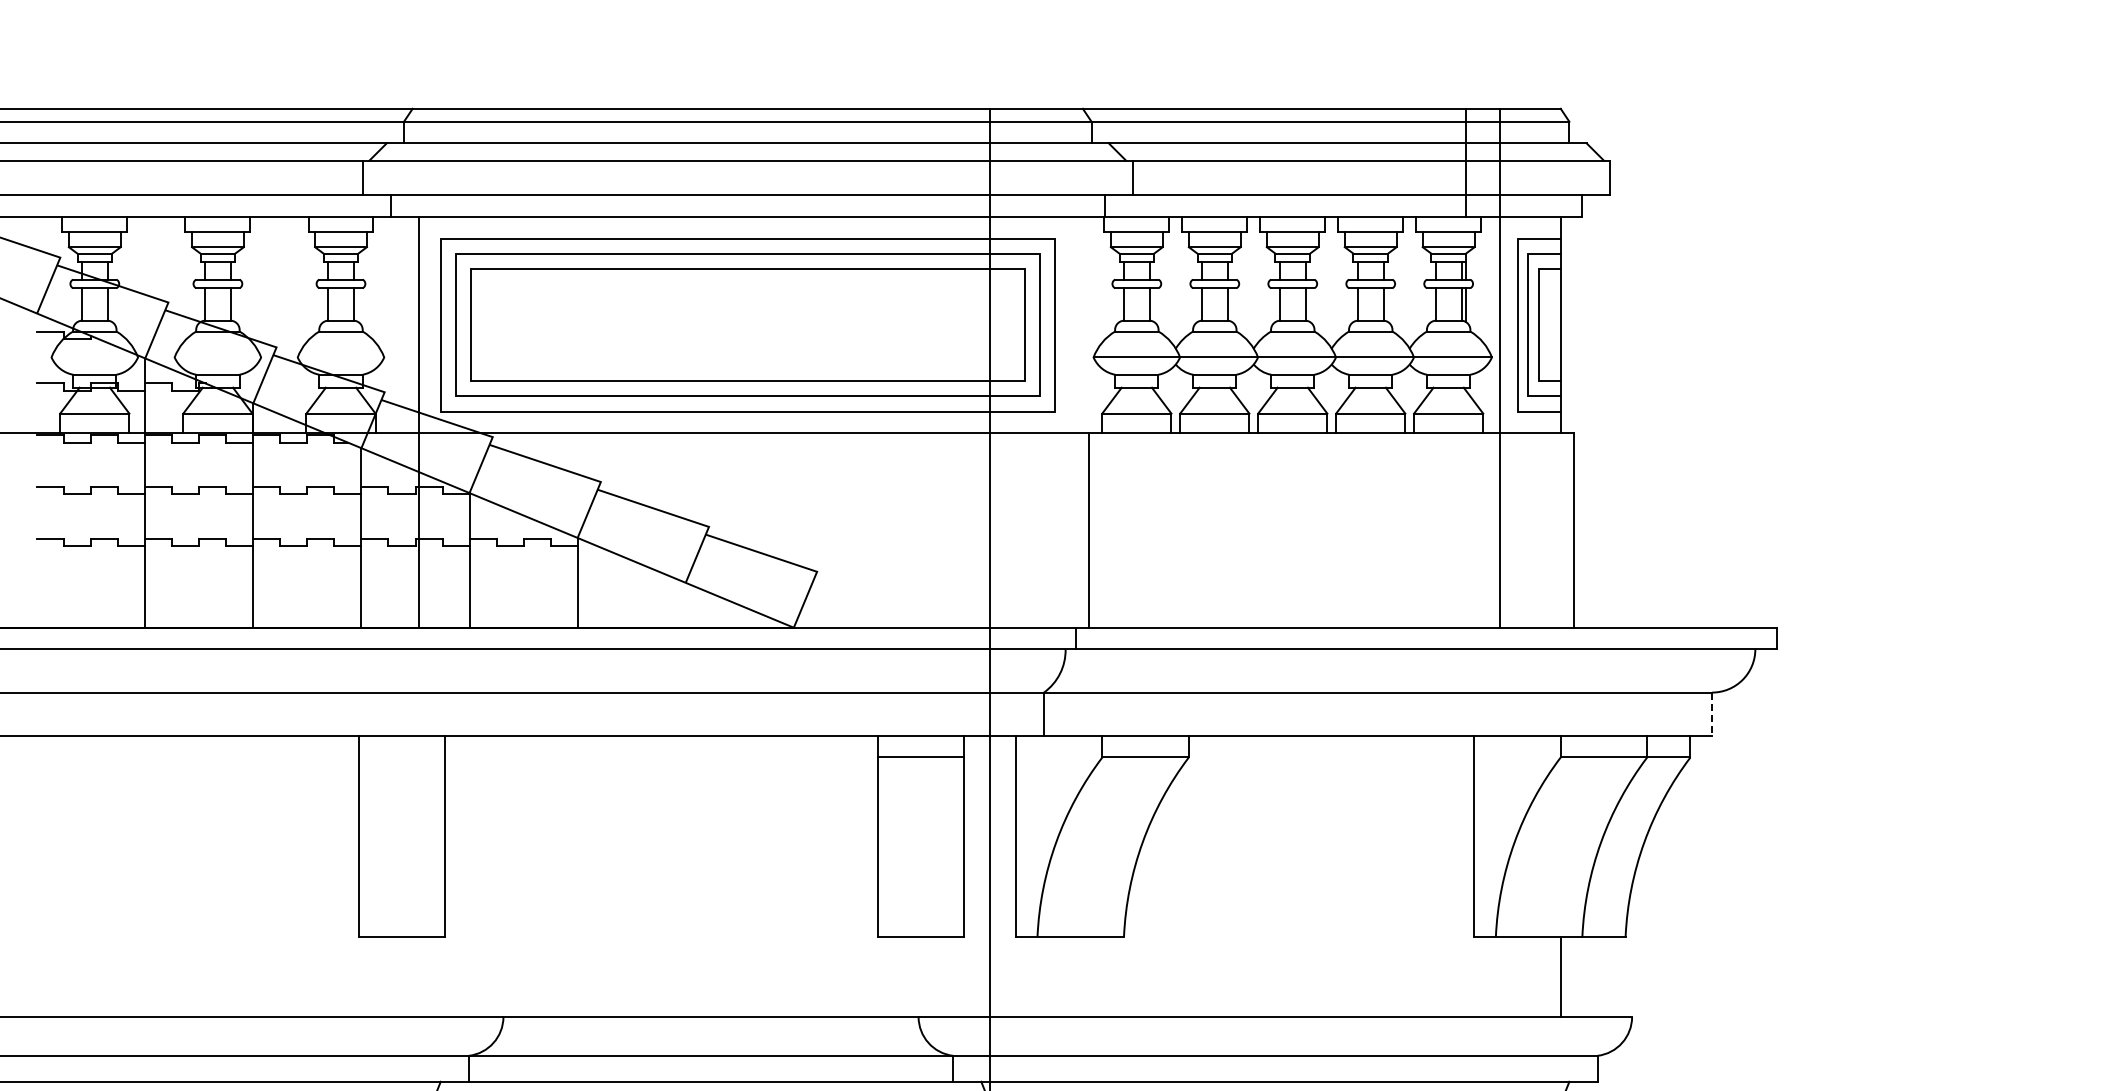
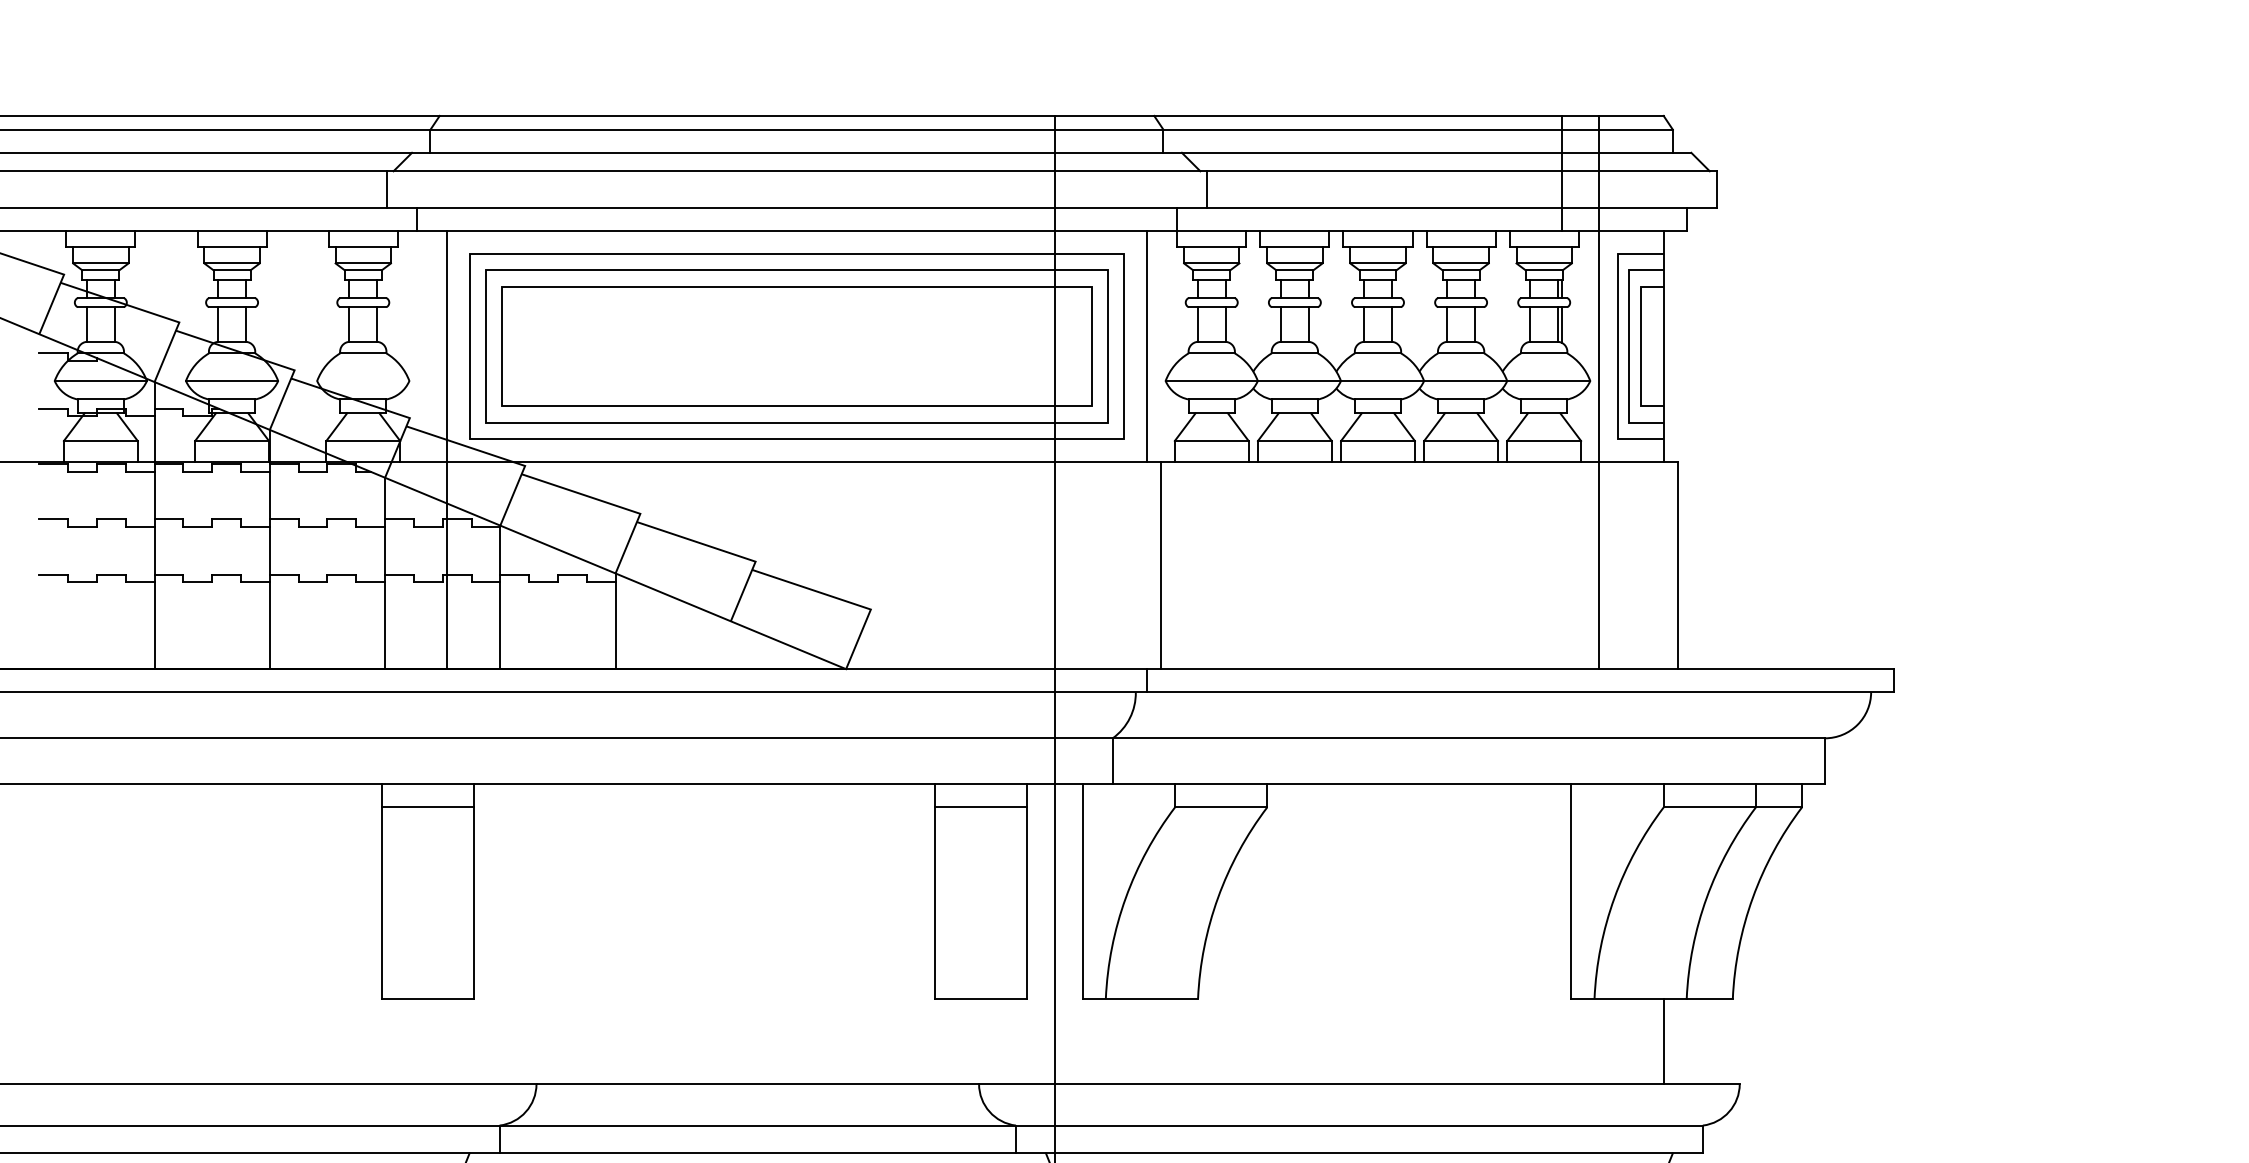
line: (1076, 324) -> (1147, 345), added
line: (94, 357) -> (100, 381), added
line: (217, 357) -> (231, 381), added
line: (1712, 714) -> (1825, 761), dashed -> solid
line: (401, 757) -> (427, 807), added

